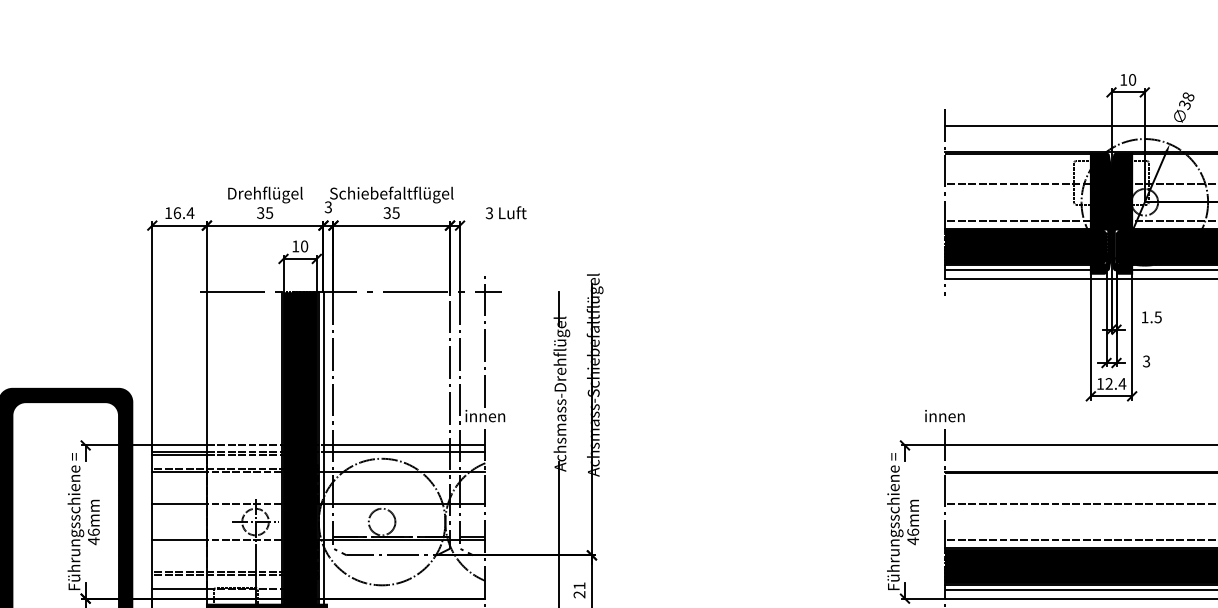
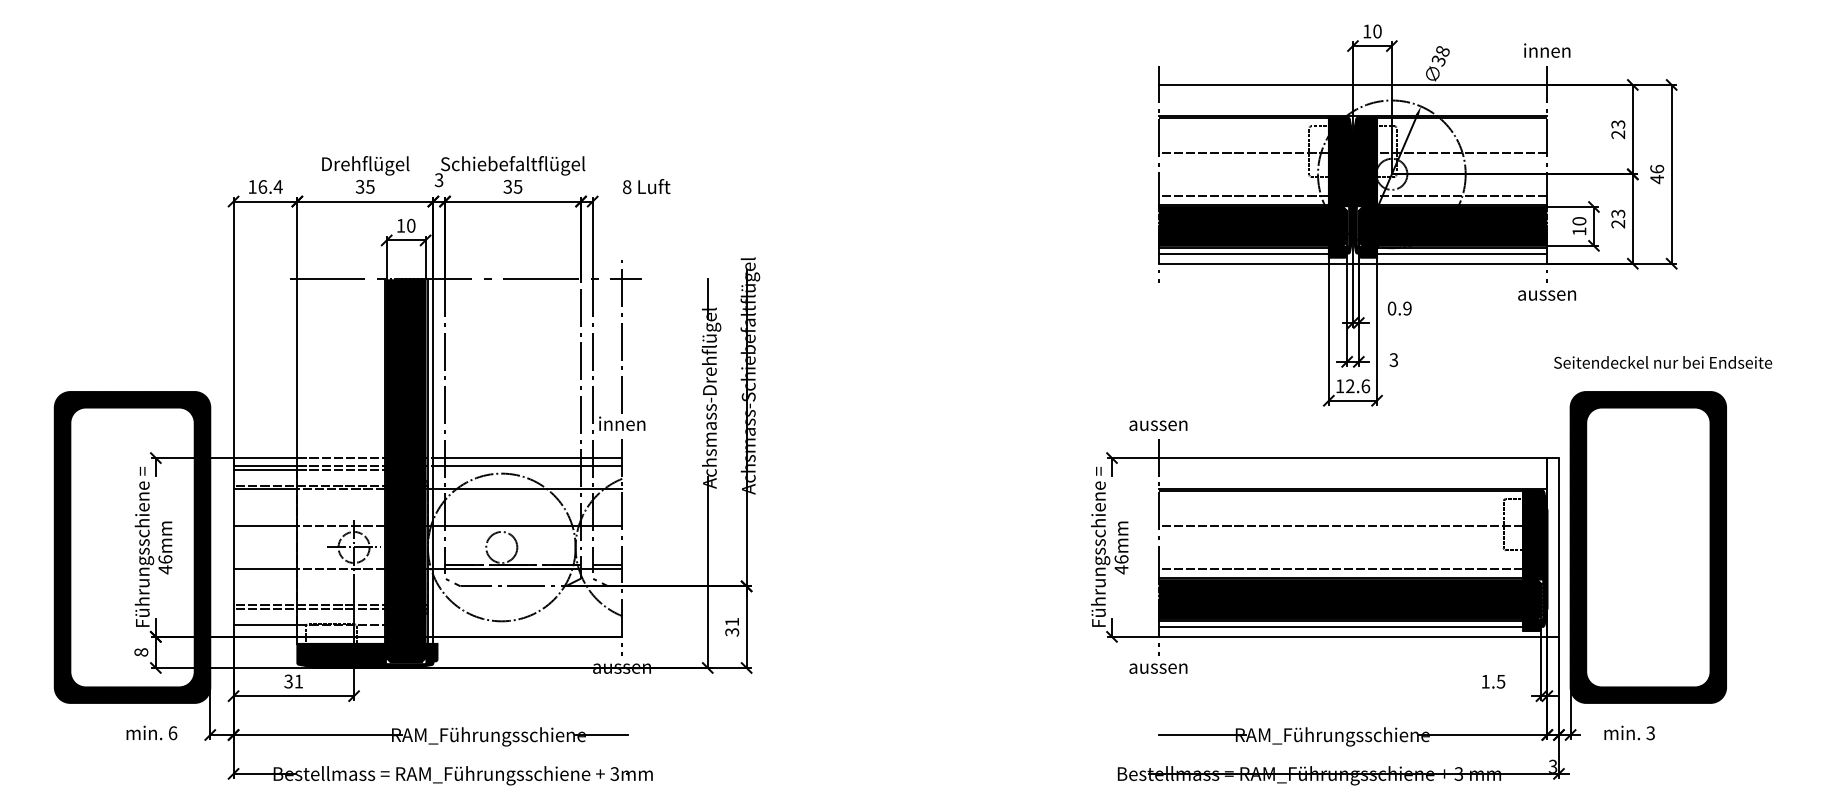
text: (488, 212) -> (626, 186), 3 -> 8
text: (1151, 317) -> (1399, 308), 1.5 -> 0.9
text: (1122, 384) -> (1365, 386), 12.4 -> 12.6
text: (944, 415) -> (1158, 423), innen -> aussen
text: (579, 594) -> (732, 632), 21 -> 31

